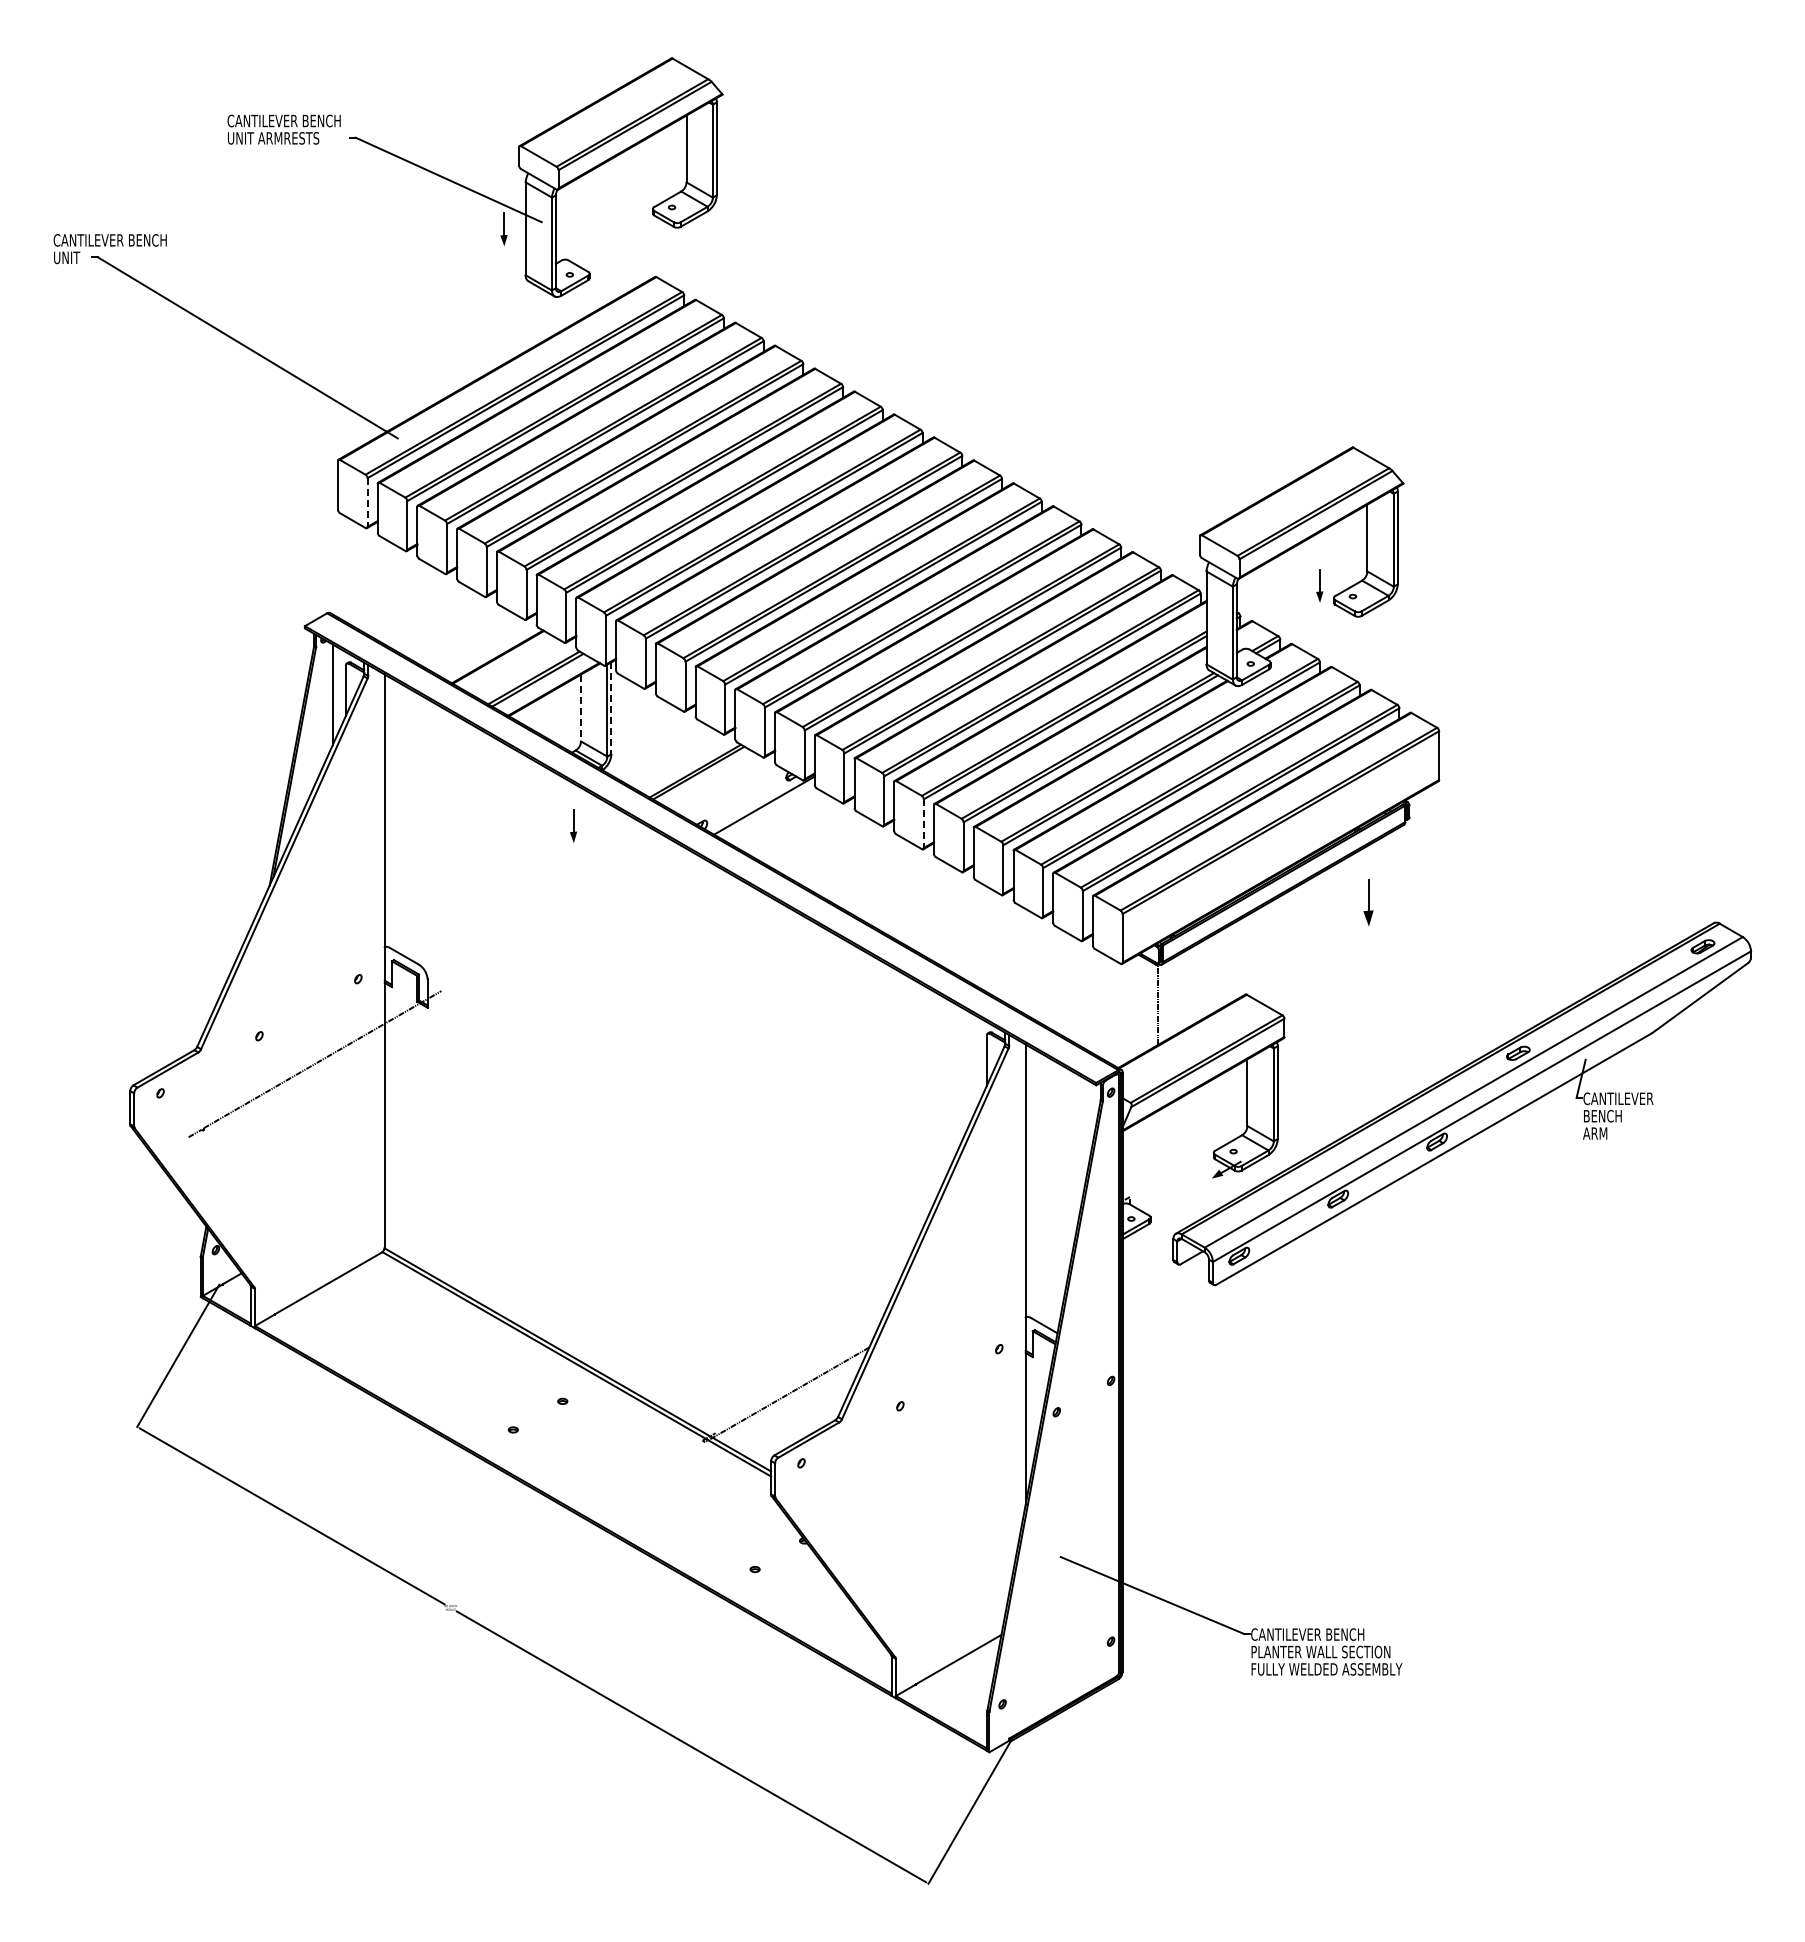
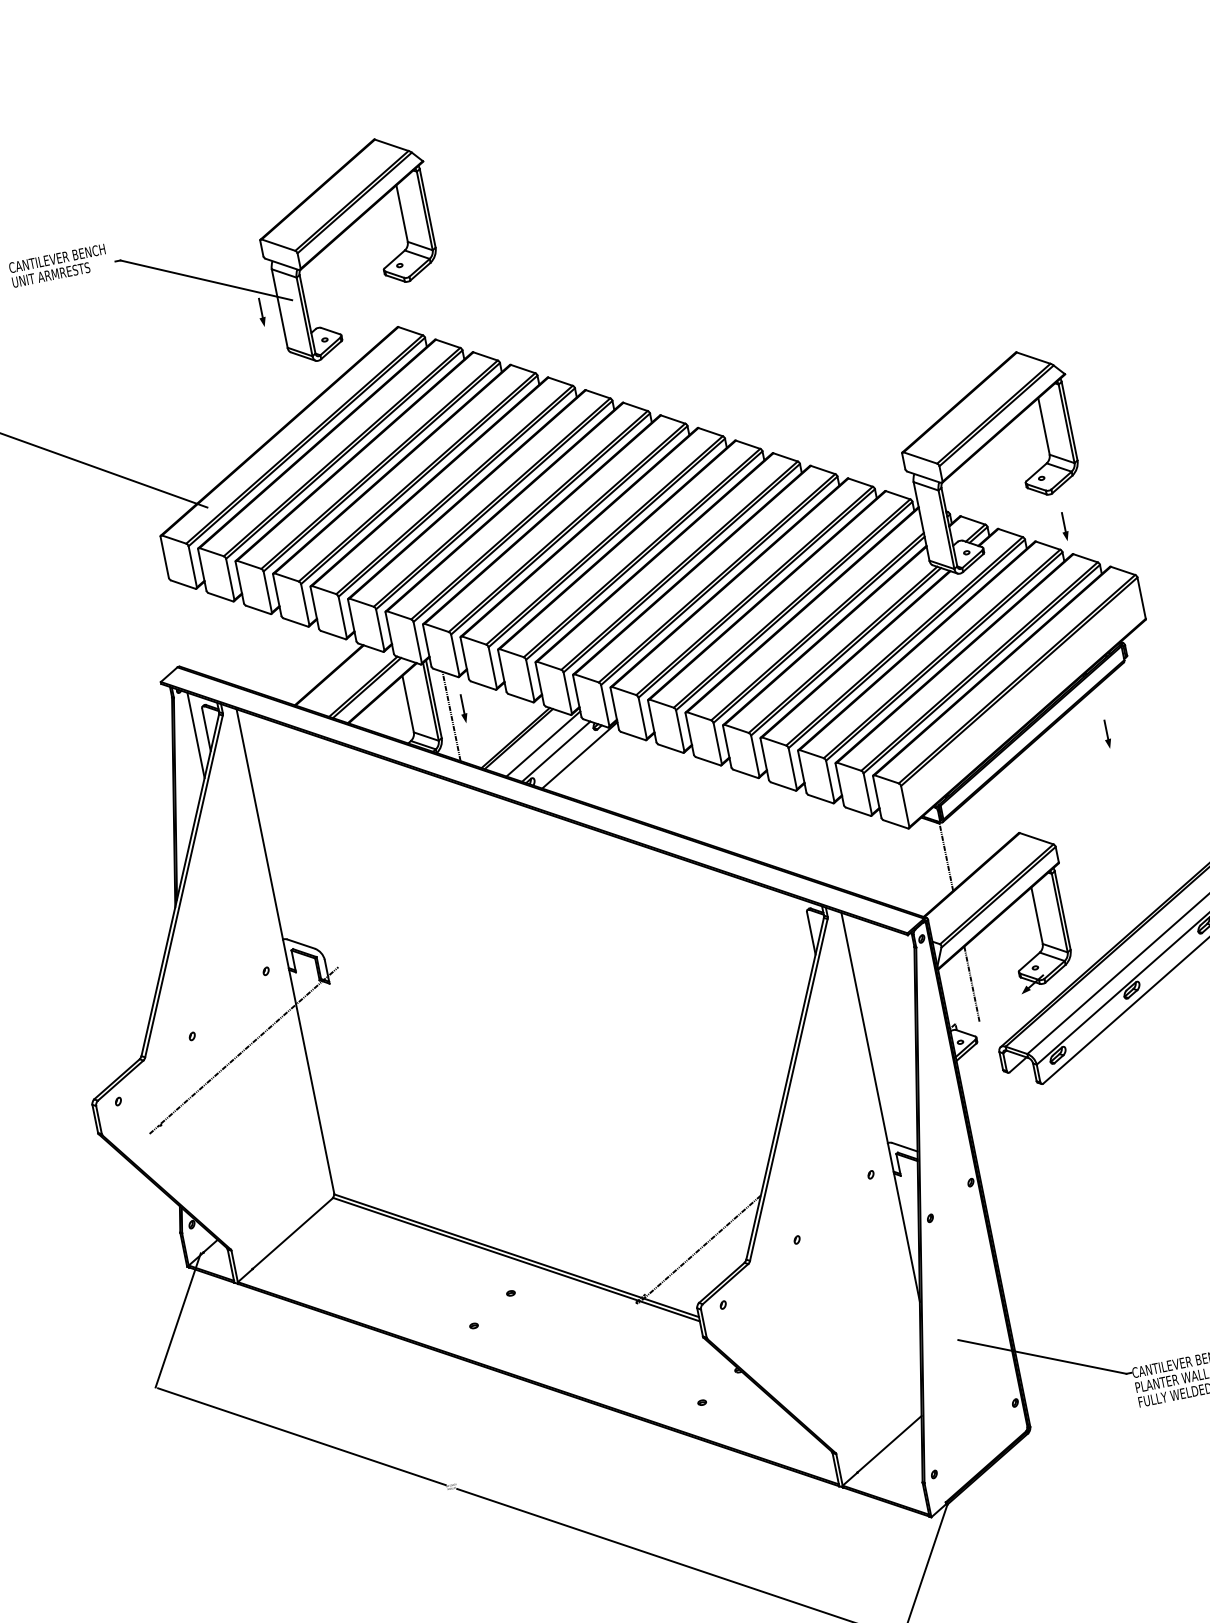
line: (367, 503) -> (192, 567), dashed -> solid
part: (1319, 585) -> (1064, 526), moved
line: (580, 708) -> (407, 704), dashed -> solid
line: (611, 708) -> (434, 699), dashed -> solid
line: (627, 731) -> (451, 716), added
line: (725, 783) -> (543, 743), added
line: (738, 795) -> (556, 751), added
line: (923, 824) -> (717, 744), dashed -> solid
part: (573, 825) -> (463, 708), moved
part: (1368, 902) -> (1106, 734), size x0.71
line: (1157, 1155) -> (971, 984), added

